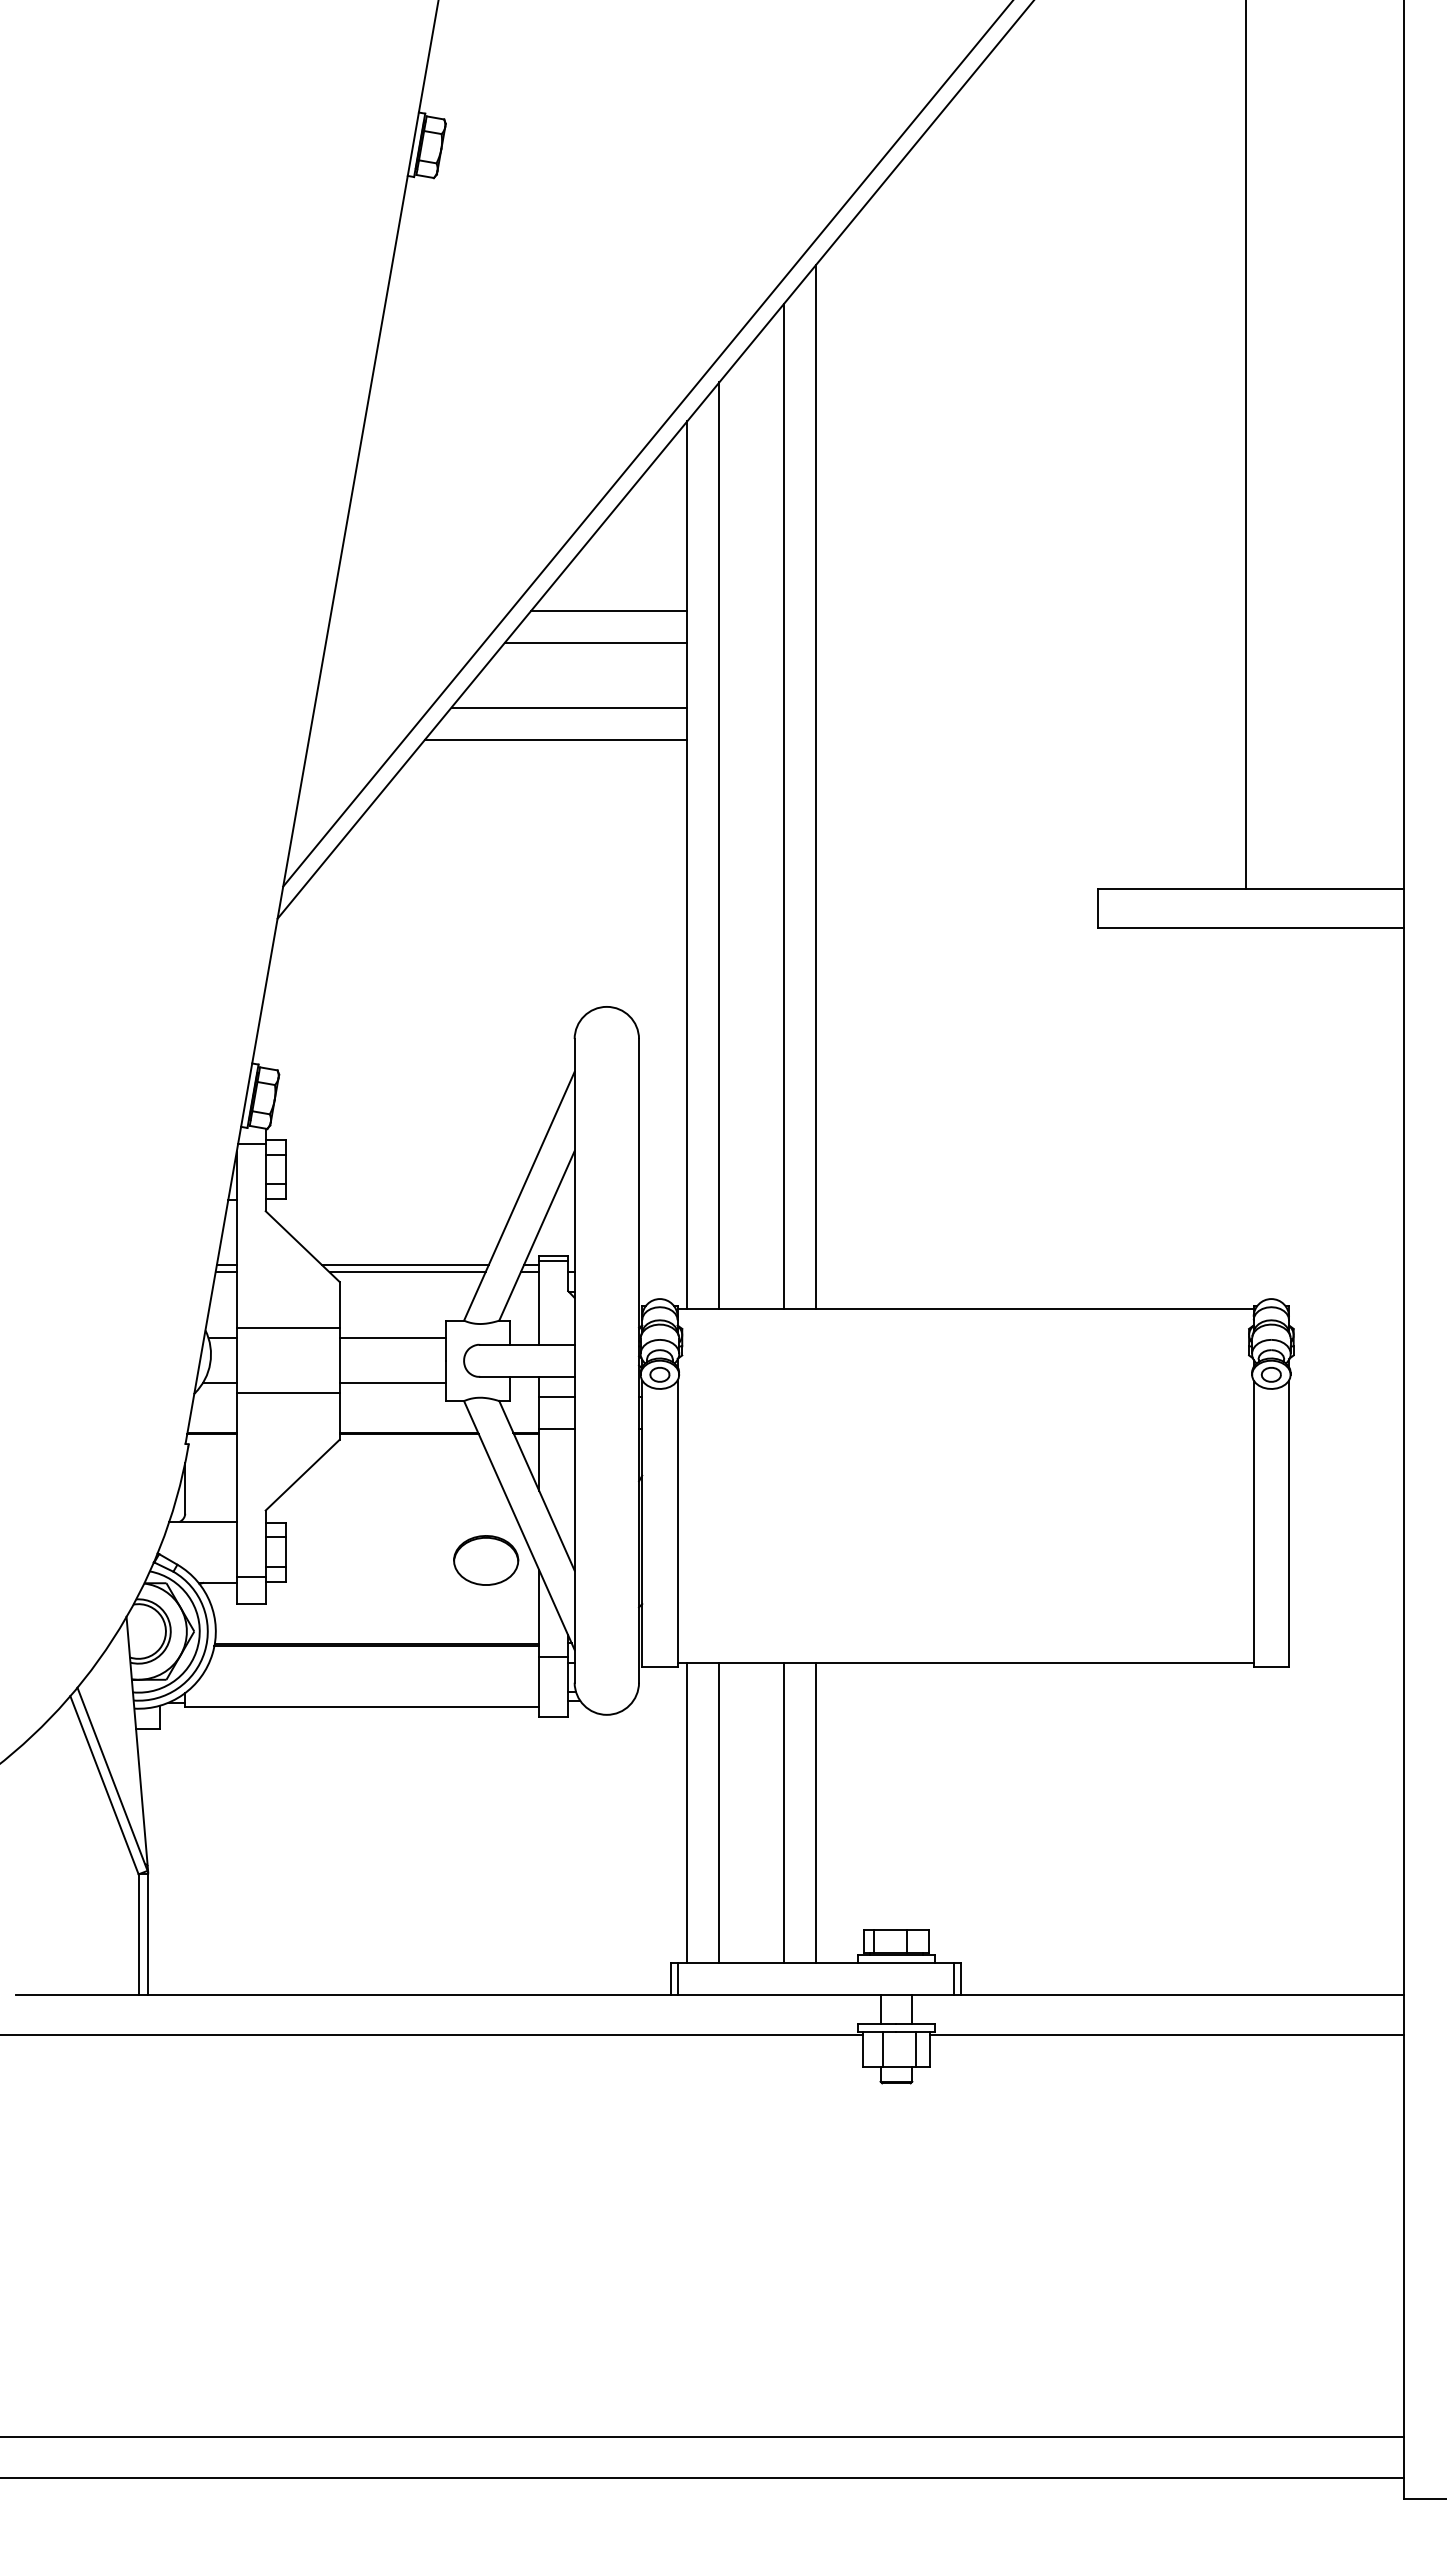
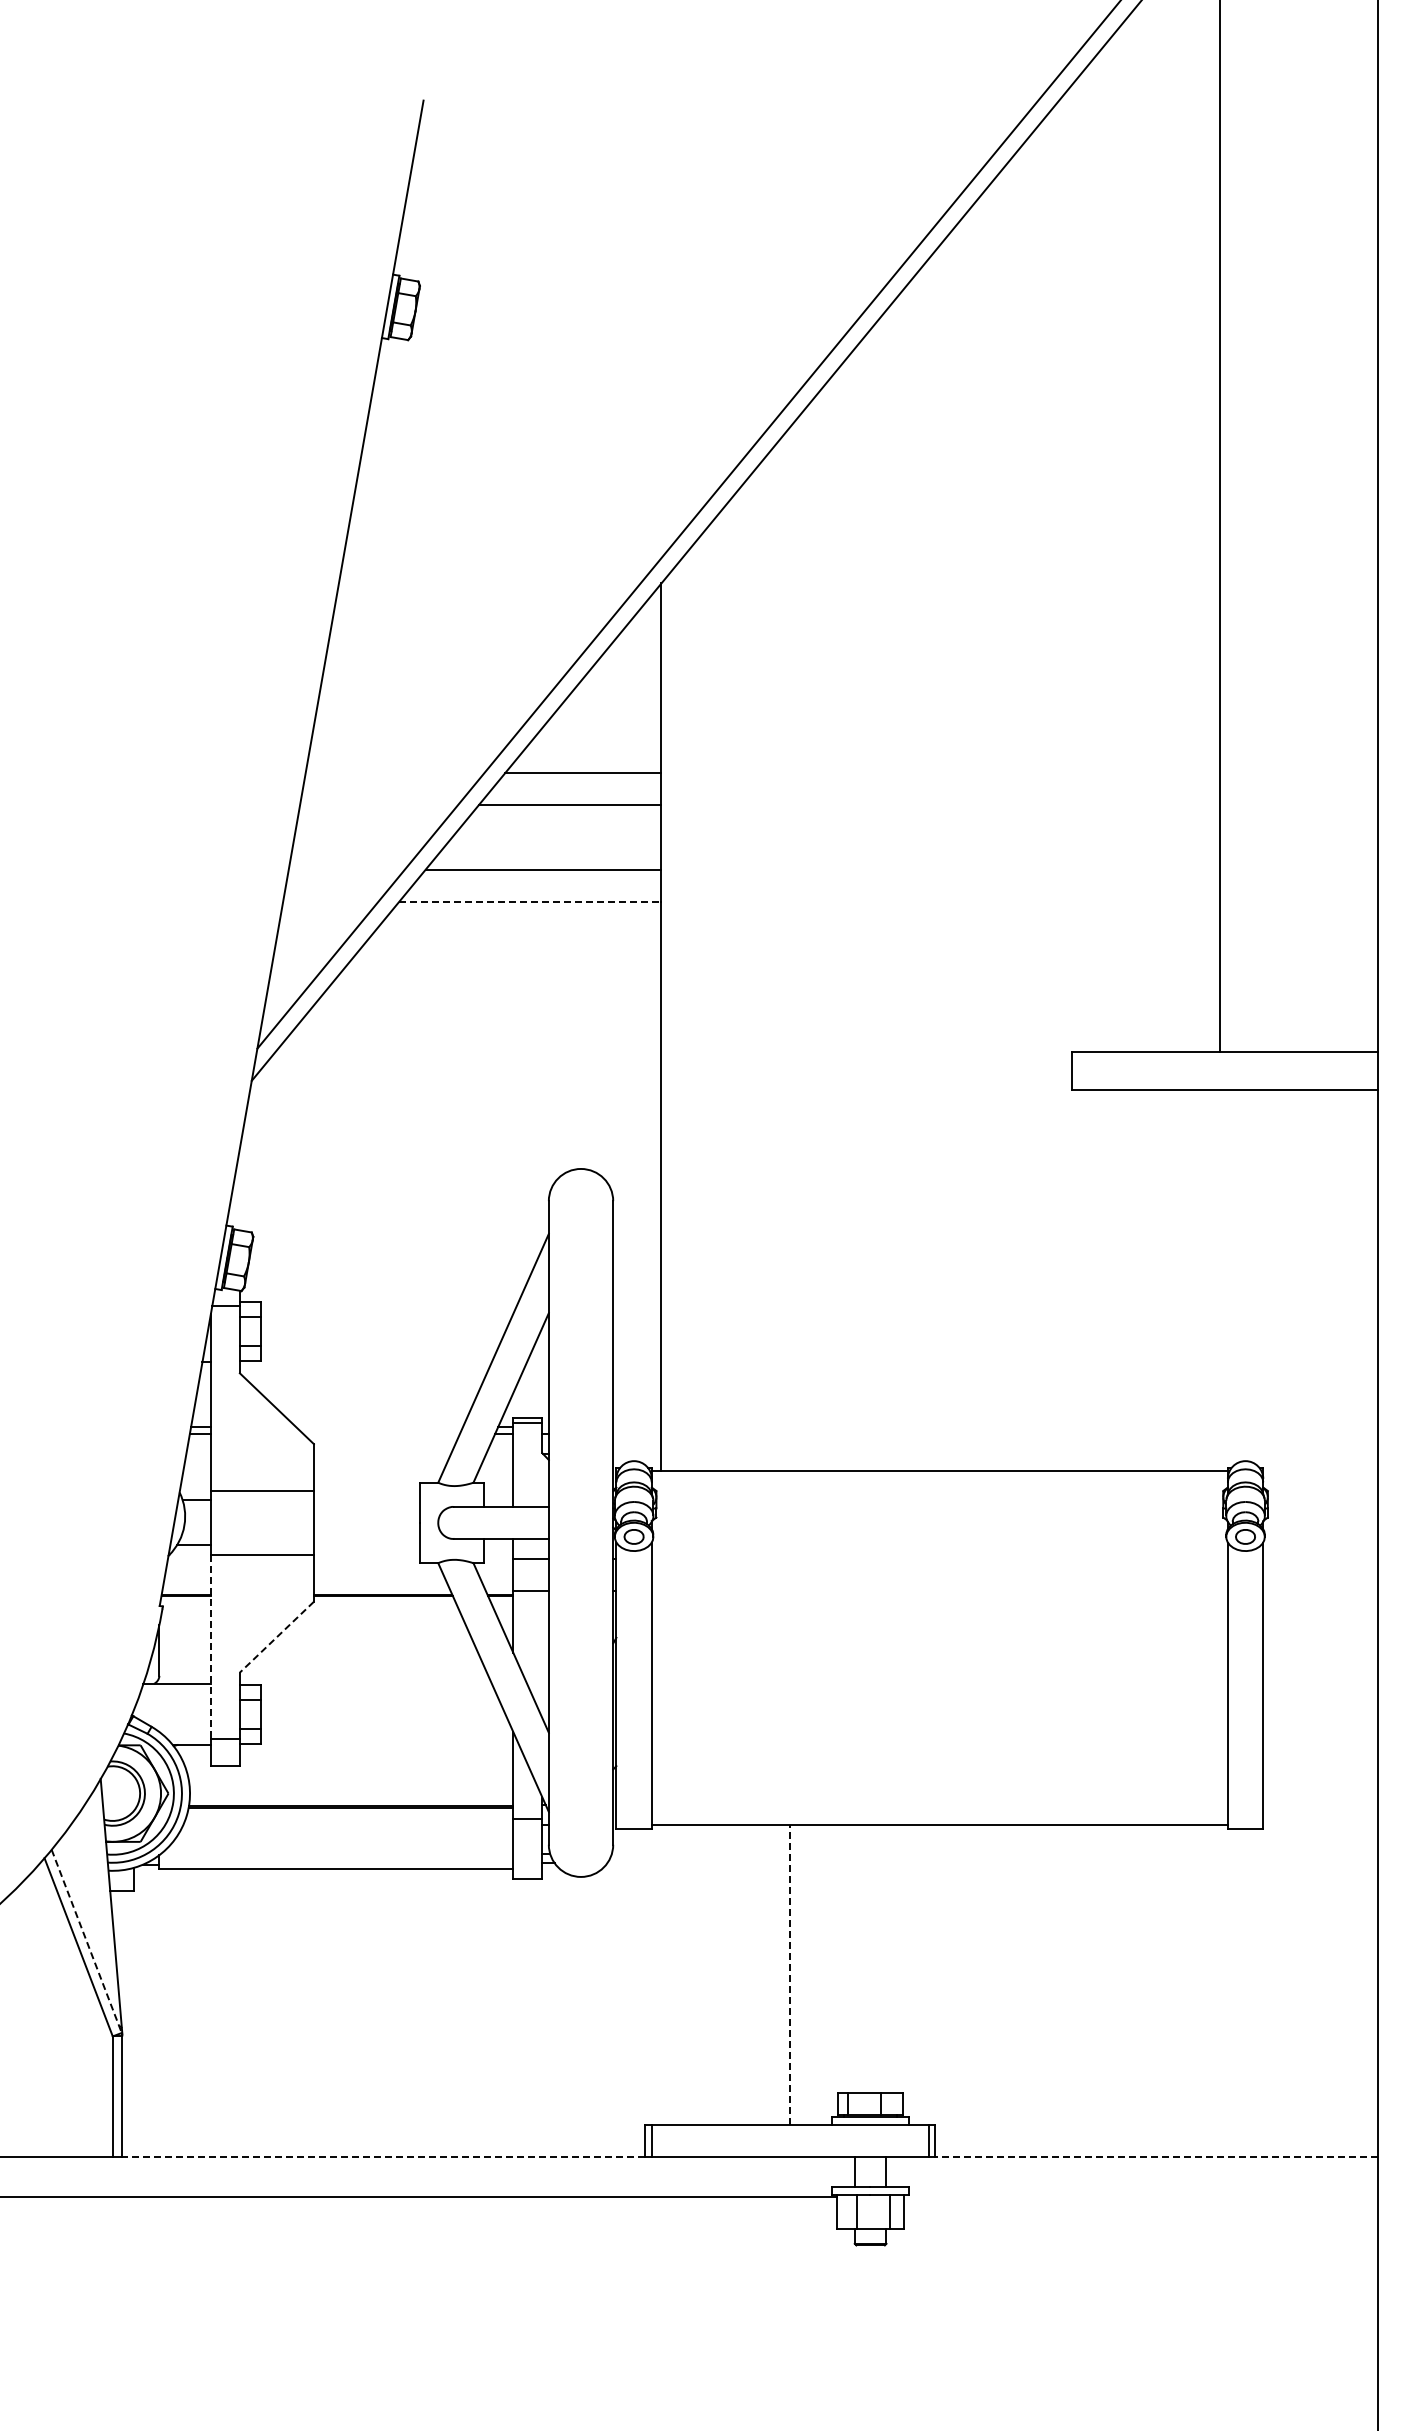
line: (556, 739) -> (530, 901), solid -> dashed
line: (816, 787) -> (790, 949), removed
line: (783, 806) -> (757, 968), removed
line: (719, 845) -> (693, 1007), removed
line: (405, 1265) -> (379, 1427), removed
line: (407, 1272) -> (381, 1434), removed
line: (392, 1338) -> (366, 1500), removed
line: (392, 1383) -> (366, 1545), removed
line: (302, 1475) -> (276, 1637), solid -> dashed
line: (236, 1485) -> (210, 1647), solid -> dashed
part: (486, 1560) -> (460, 1722), removed
line: (112, 1779) -> (86, 1941), solid -> dashed
line: (687, 1812) -> (661, 1974), removed
line: (719, 1812) -> (693, 1974), removed
line: (783, 1812) -> (757, 1974), removed
line: (816, 1813) -> (790, 1975), solid -> dashed
line: (409, 1994) -> (383, 2156), solid -> dashed
line: (1181, 1994) -> (1155, 2156), solid -> dashed
line: (1166, 2035) -> (1140, 2197), removed

